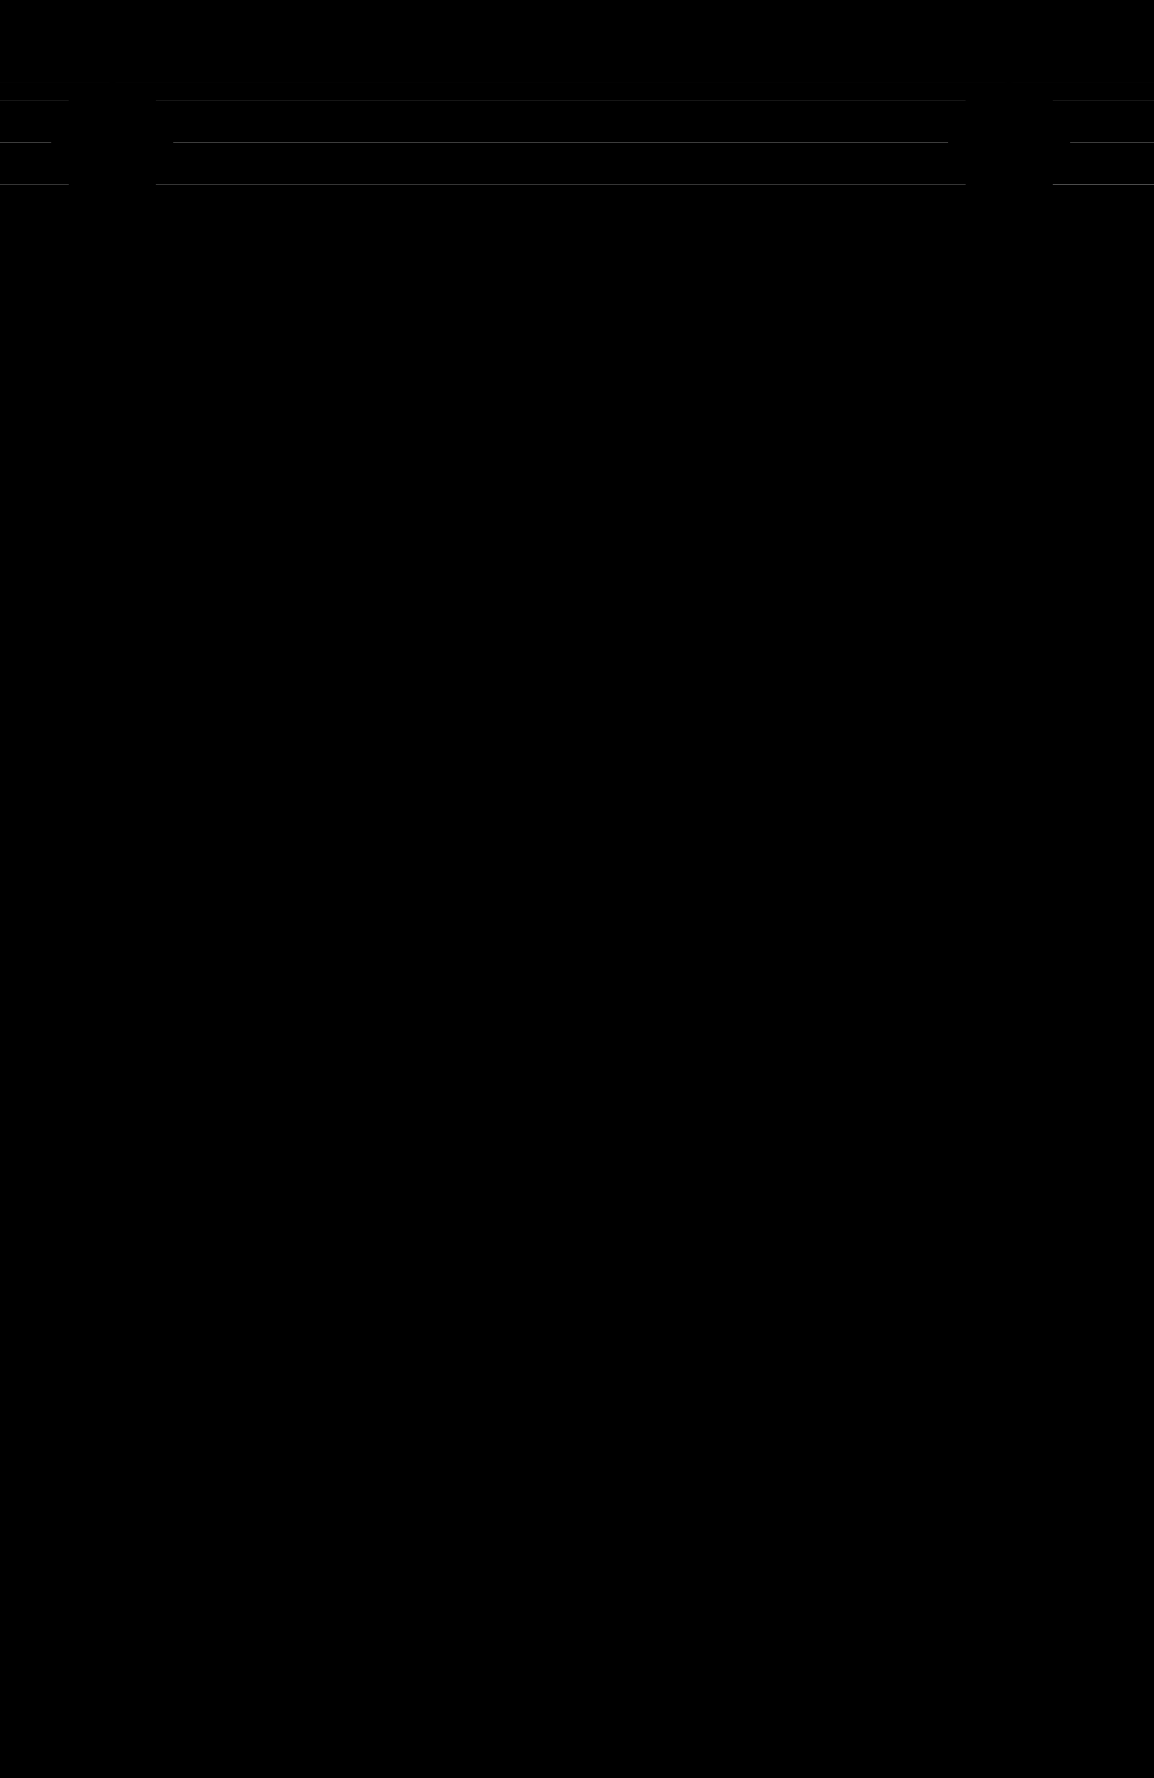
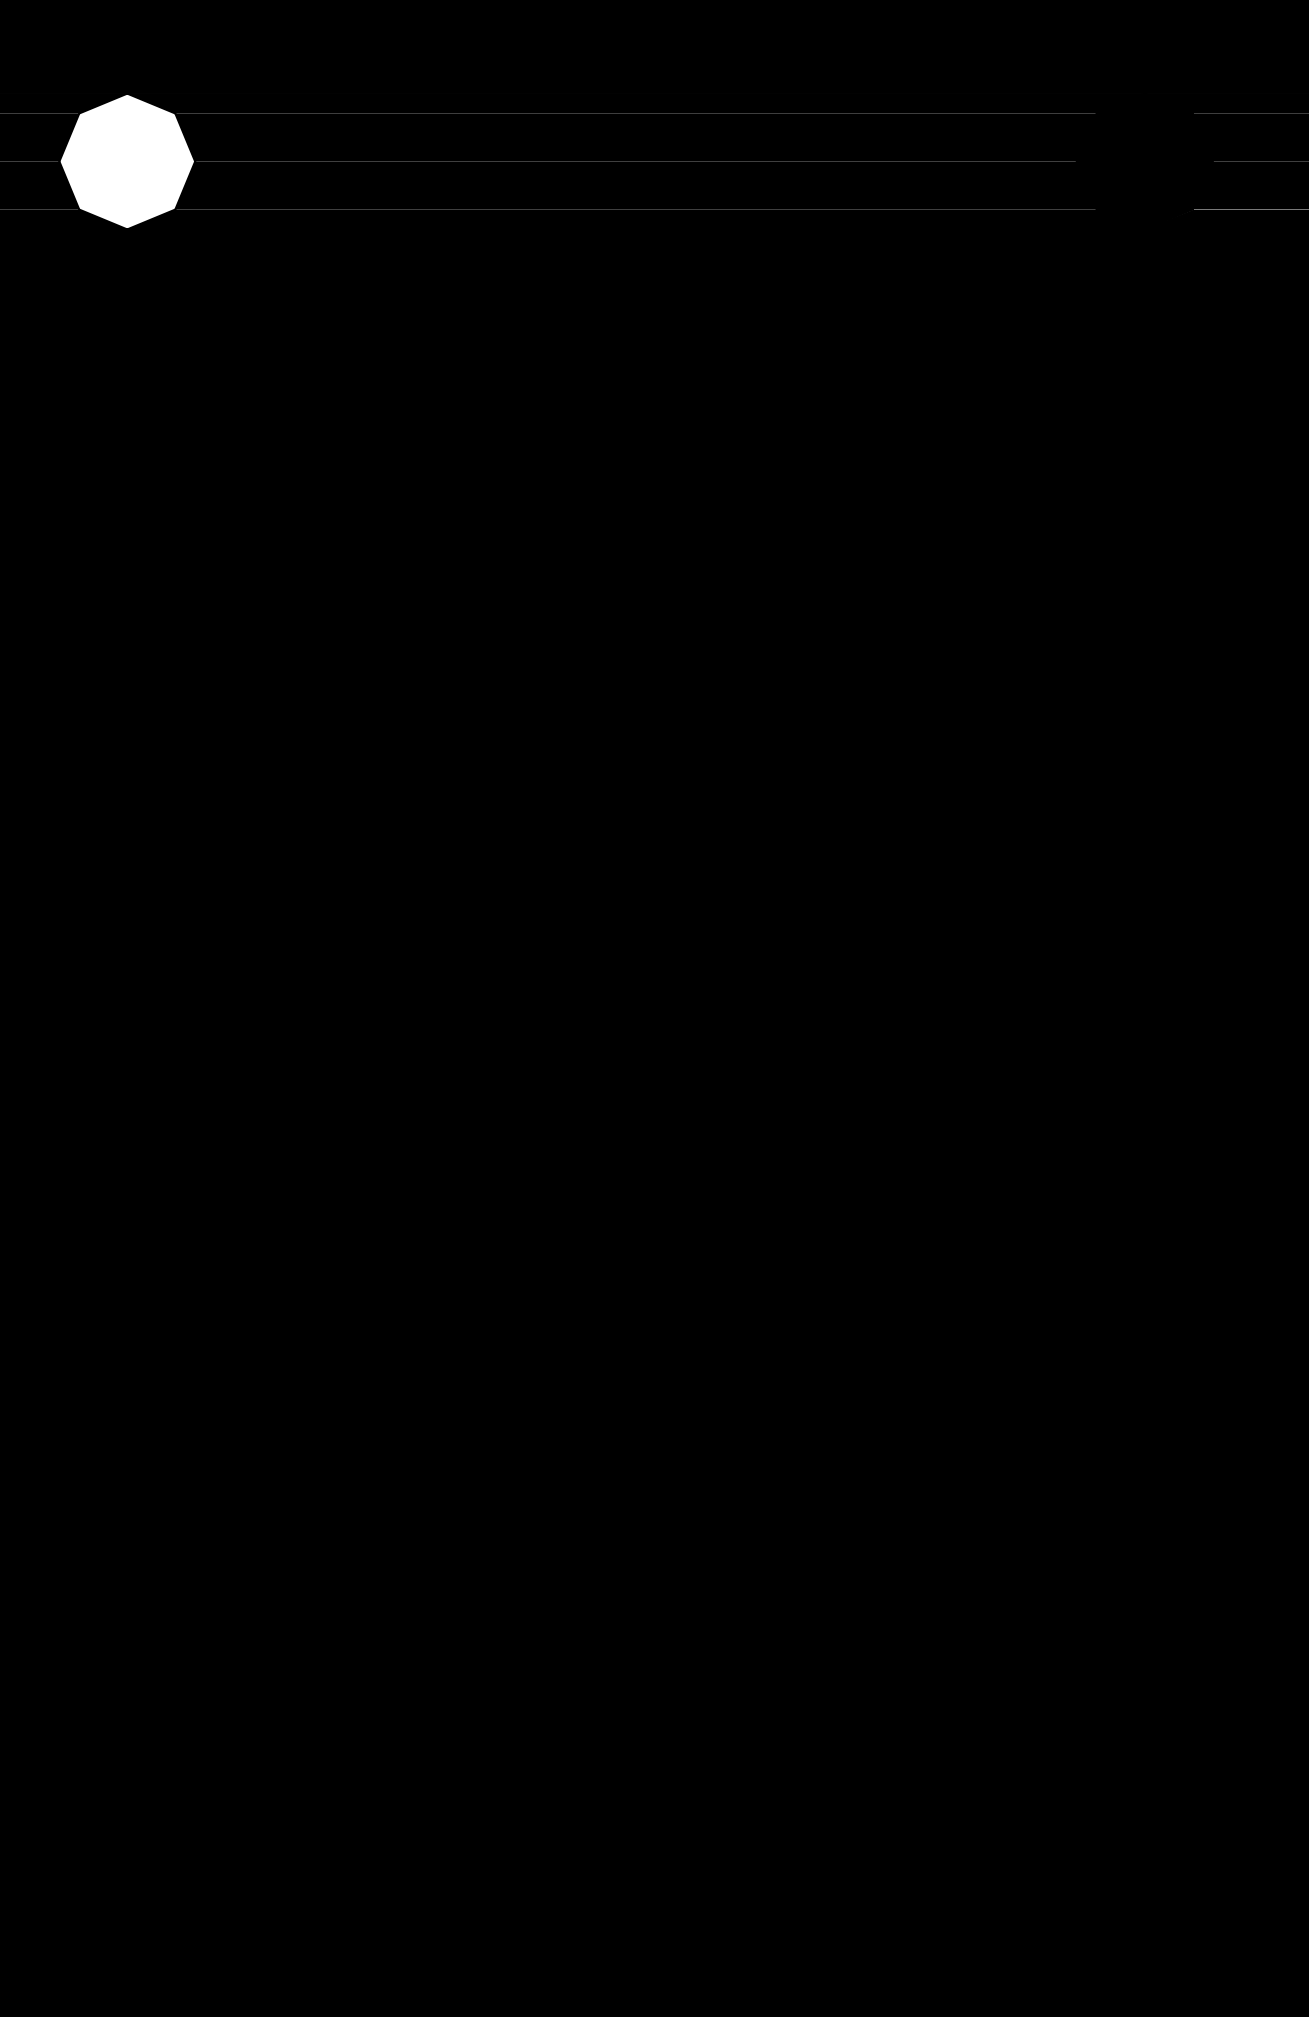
fill: (112, 142) -> (127, 161), removed

